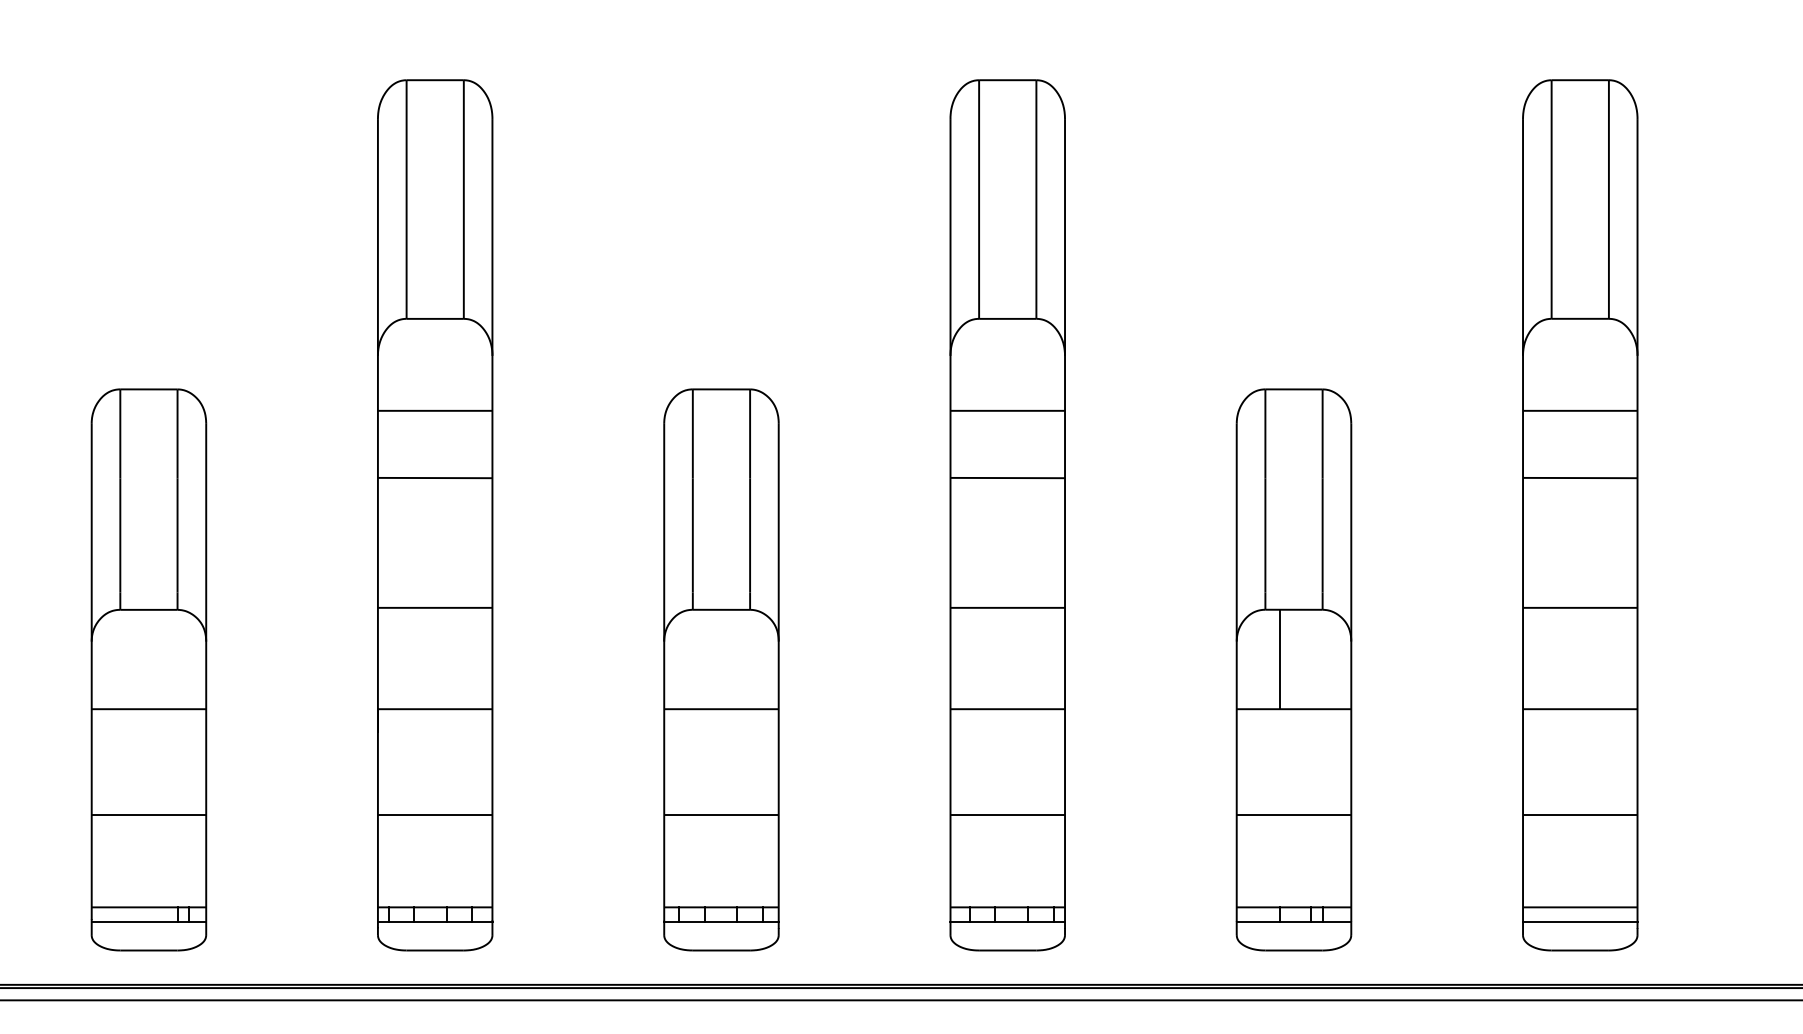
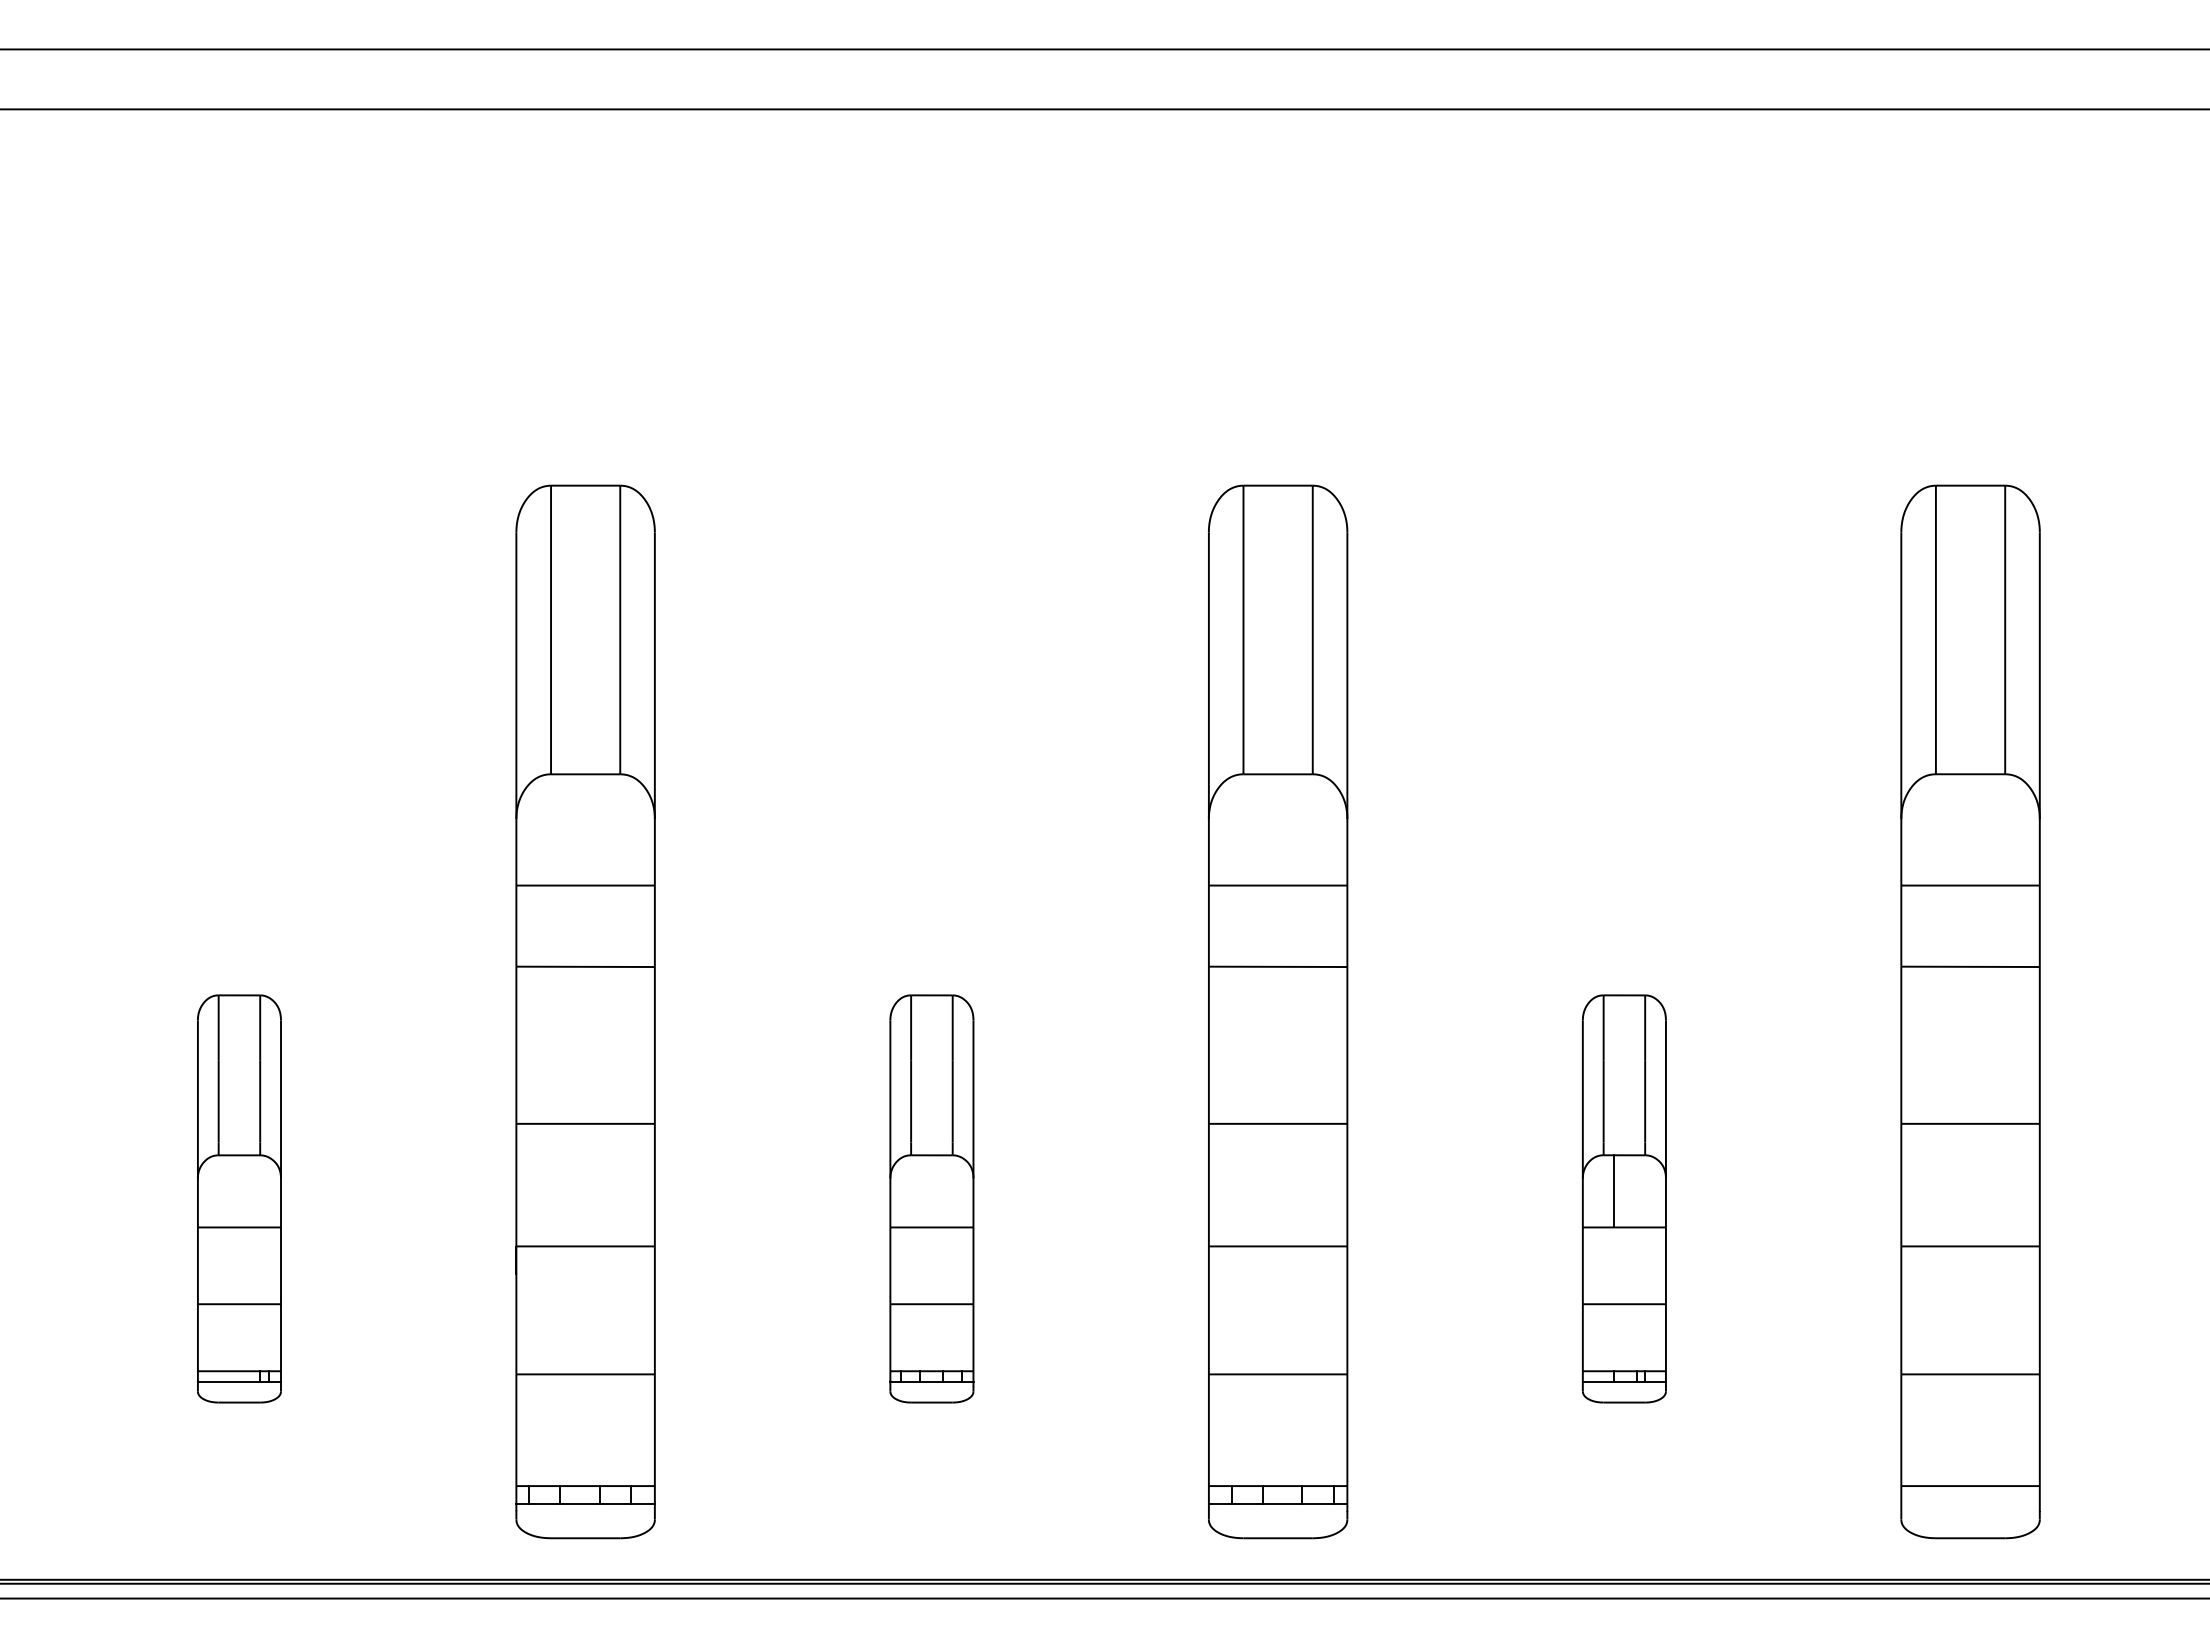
part: (149, 669) -> (239, 1198), size x0.6
part: (721, 669) -> (931, 1198), size x0.6
part: (1294, 669) -> (1624, 1198), size x0.6
line: (1580, 921) -> (1970, 1503), removed

